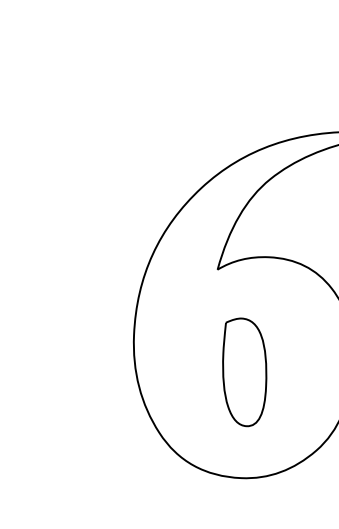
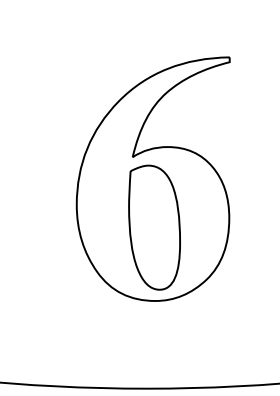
part: (244, 372) -> (154, 227), size x1.67

